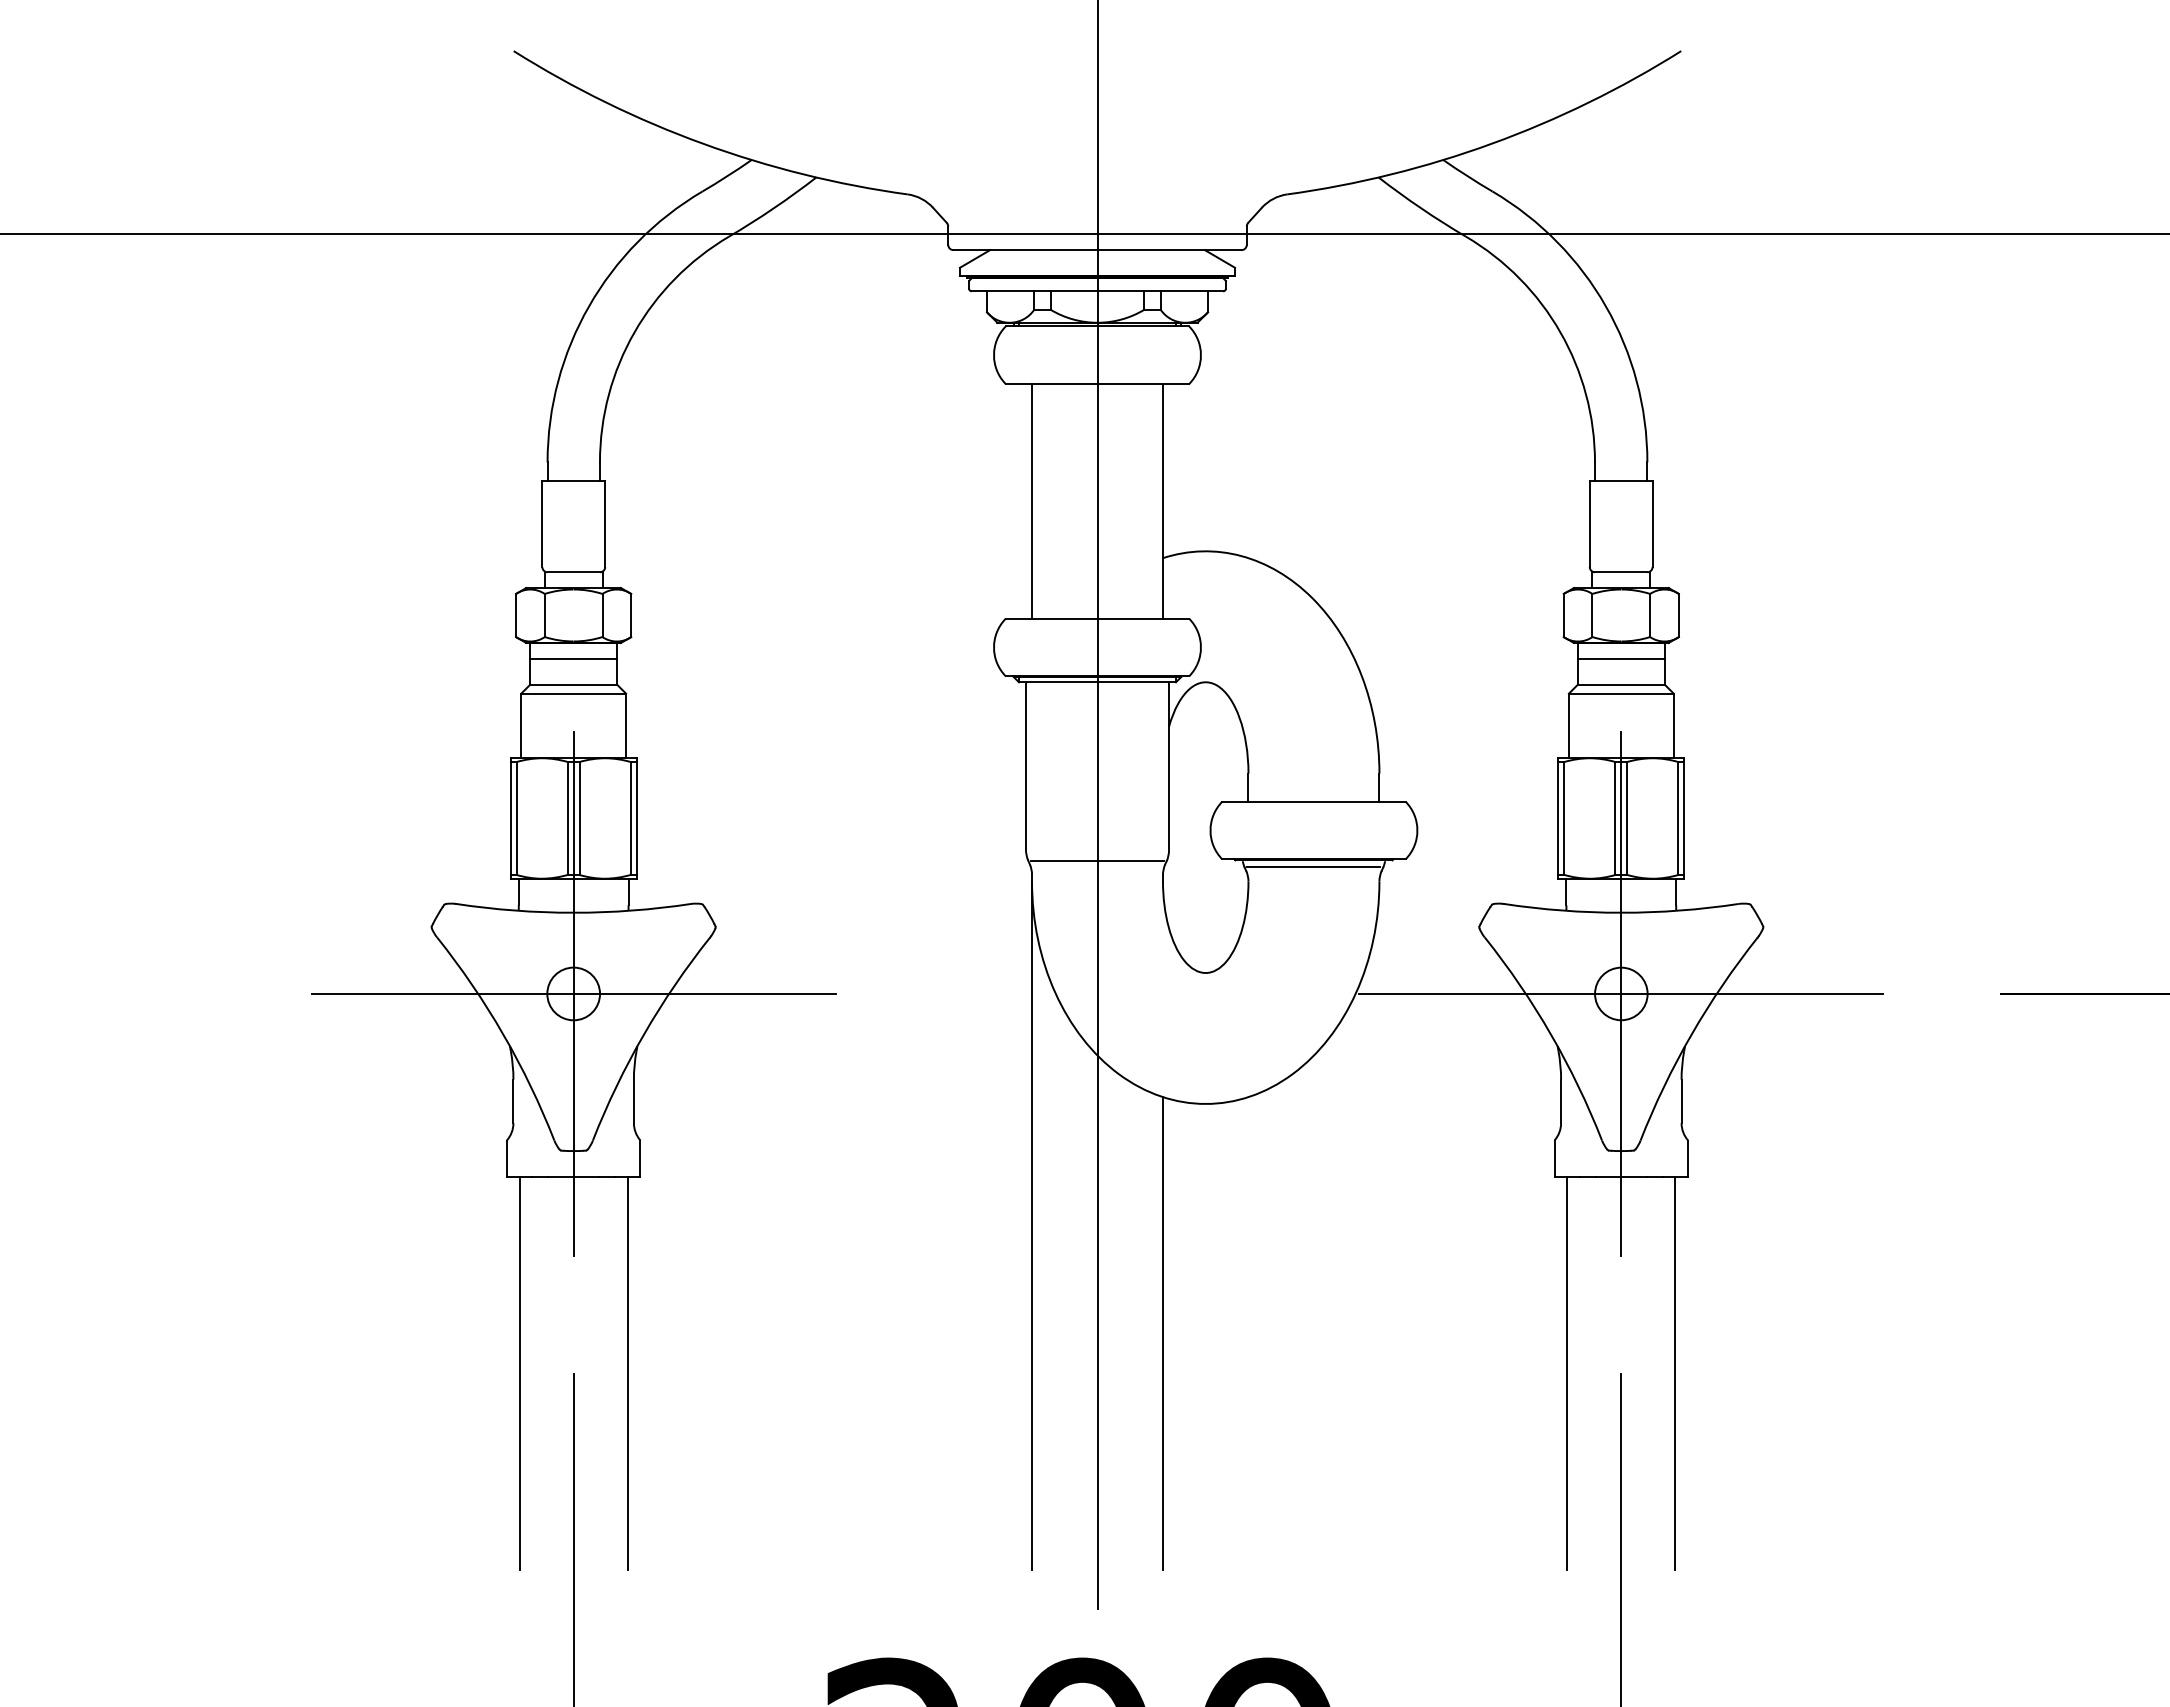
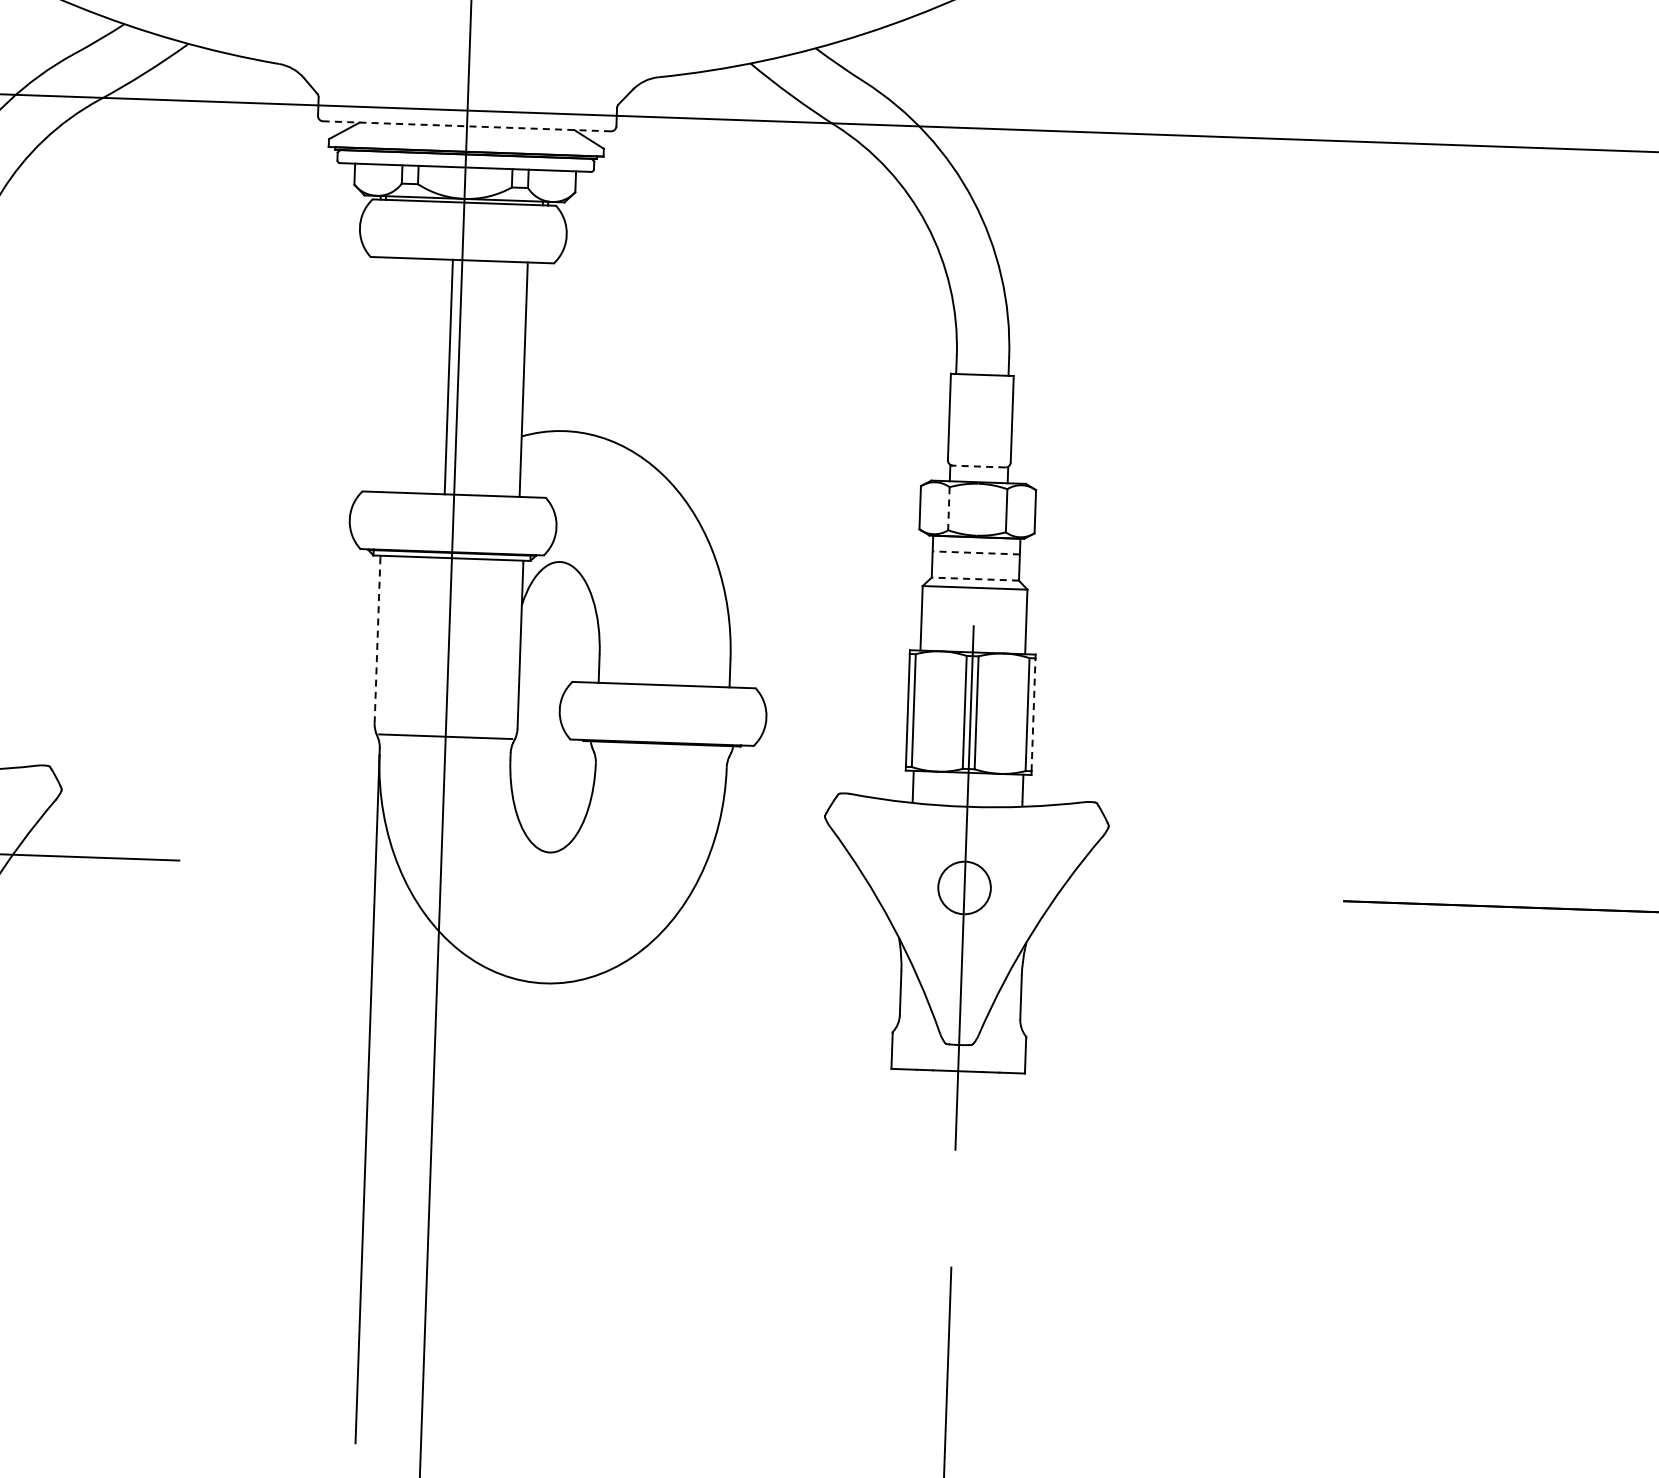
line: (1097, 250) -> (467, 126), solid -> dashed
line: (1032, 501) -> (449, 377), moved
line: (1619, 572) -> (977, 466), solid -> dashed
line: (1592, 615) -> (948, 508), solid -> dashed
line: (1621, 658) -> (976, 552), solid -> dashed
line: (1621, 684) -> (975, 578), solid -> dashed
line: (1026, 767) -> (378, 640), solid -> dashed
line: (1684, 817) -> (1033, 713), solid -> dashed
line: (1313, 867) -> (661, 750), removed
line: (1621, 993) -> (964, 887), removed
line: (1162, 1333) -> (494, 1211), removed
line: (1567, 1373) -> (897, 1265), removed
line: (1675, 1373) -> (1005, 1269), removed

